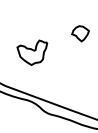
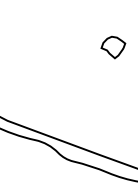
part: (32, 52) -> (45, 73), removed

